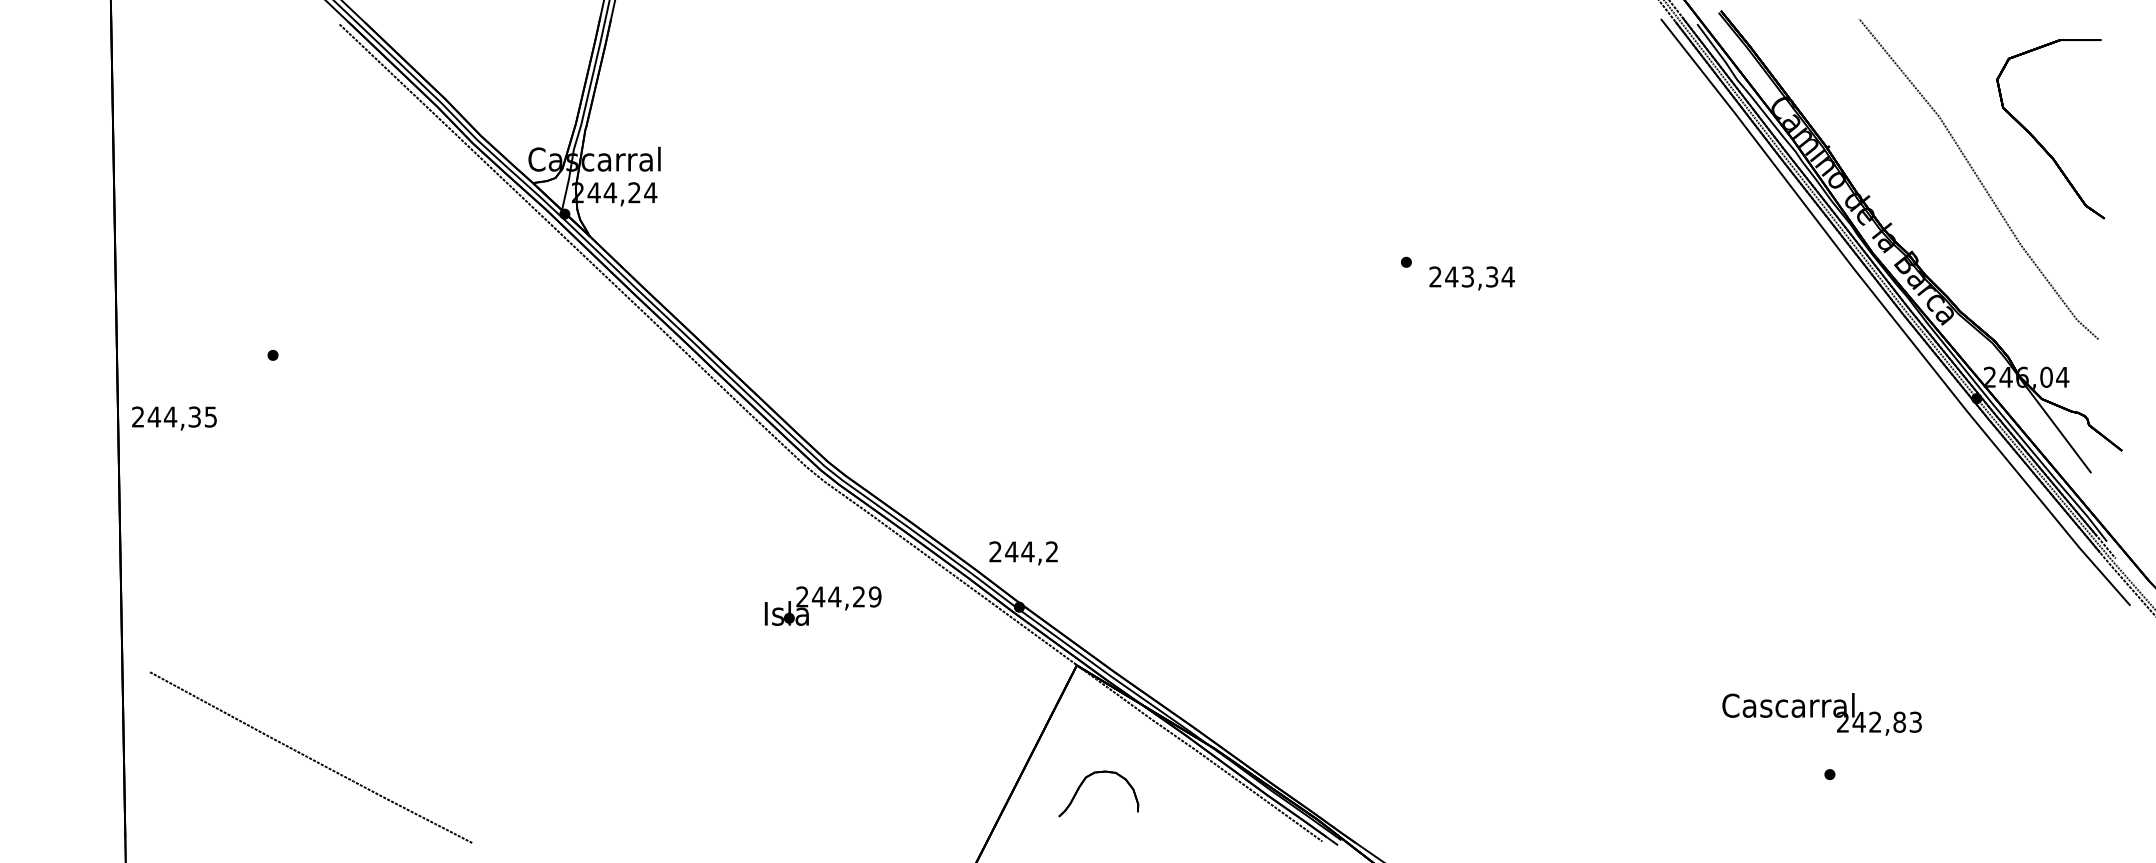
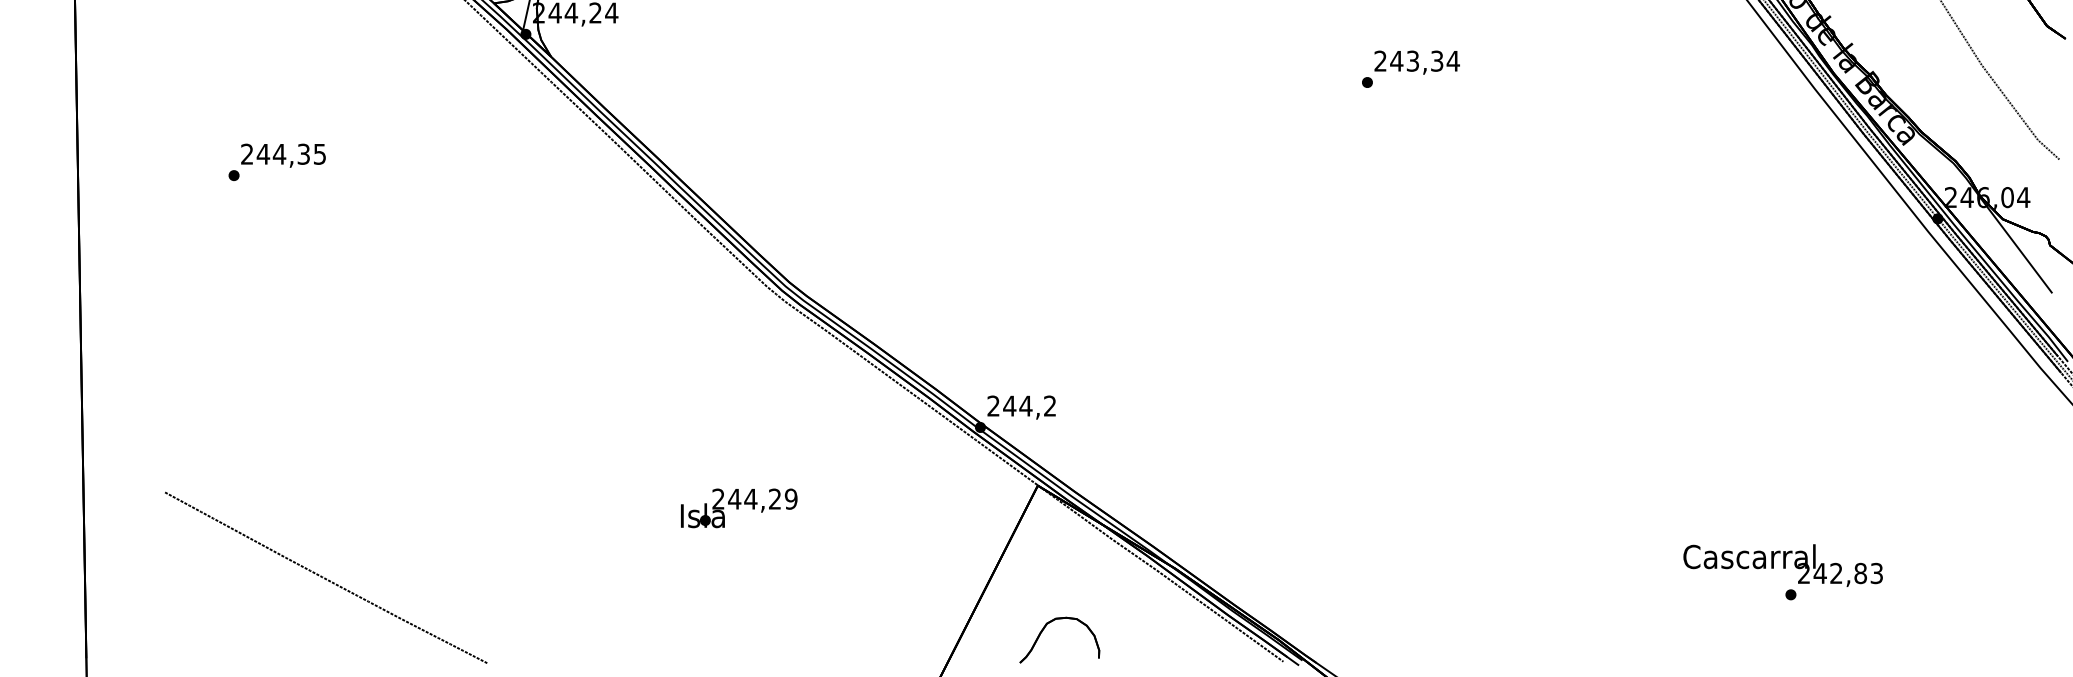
text: (1471, 278) -> (1416, 62), moved
text: (174, 418) -> (283, 155), moved
text: (1023, 553) -> (1021, 407), moved
text: (822, 605) -> (738, 507), moved
text: (1821, 714) -> (1782, 565), moved
curve: (310, 757) -> (325, 577), moved
part: (1083, 783) -> (1044, 629), moved

